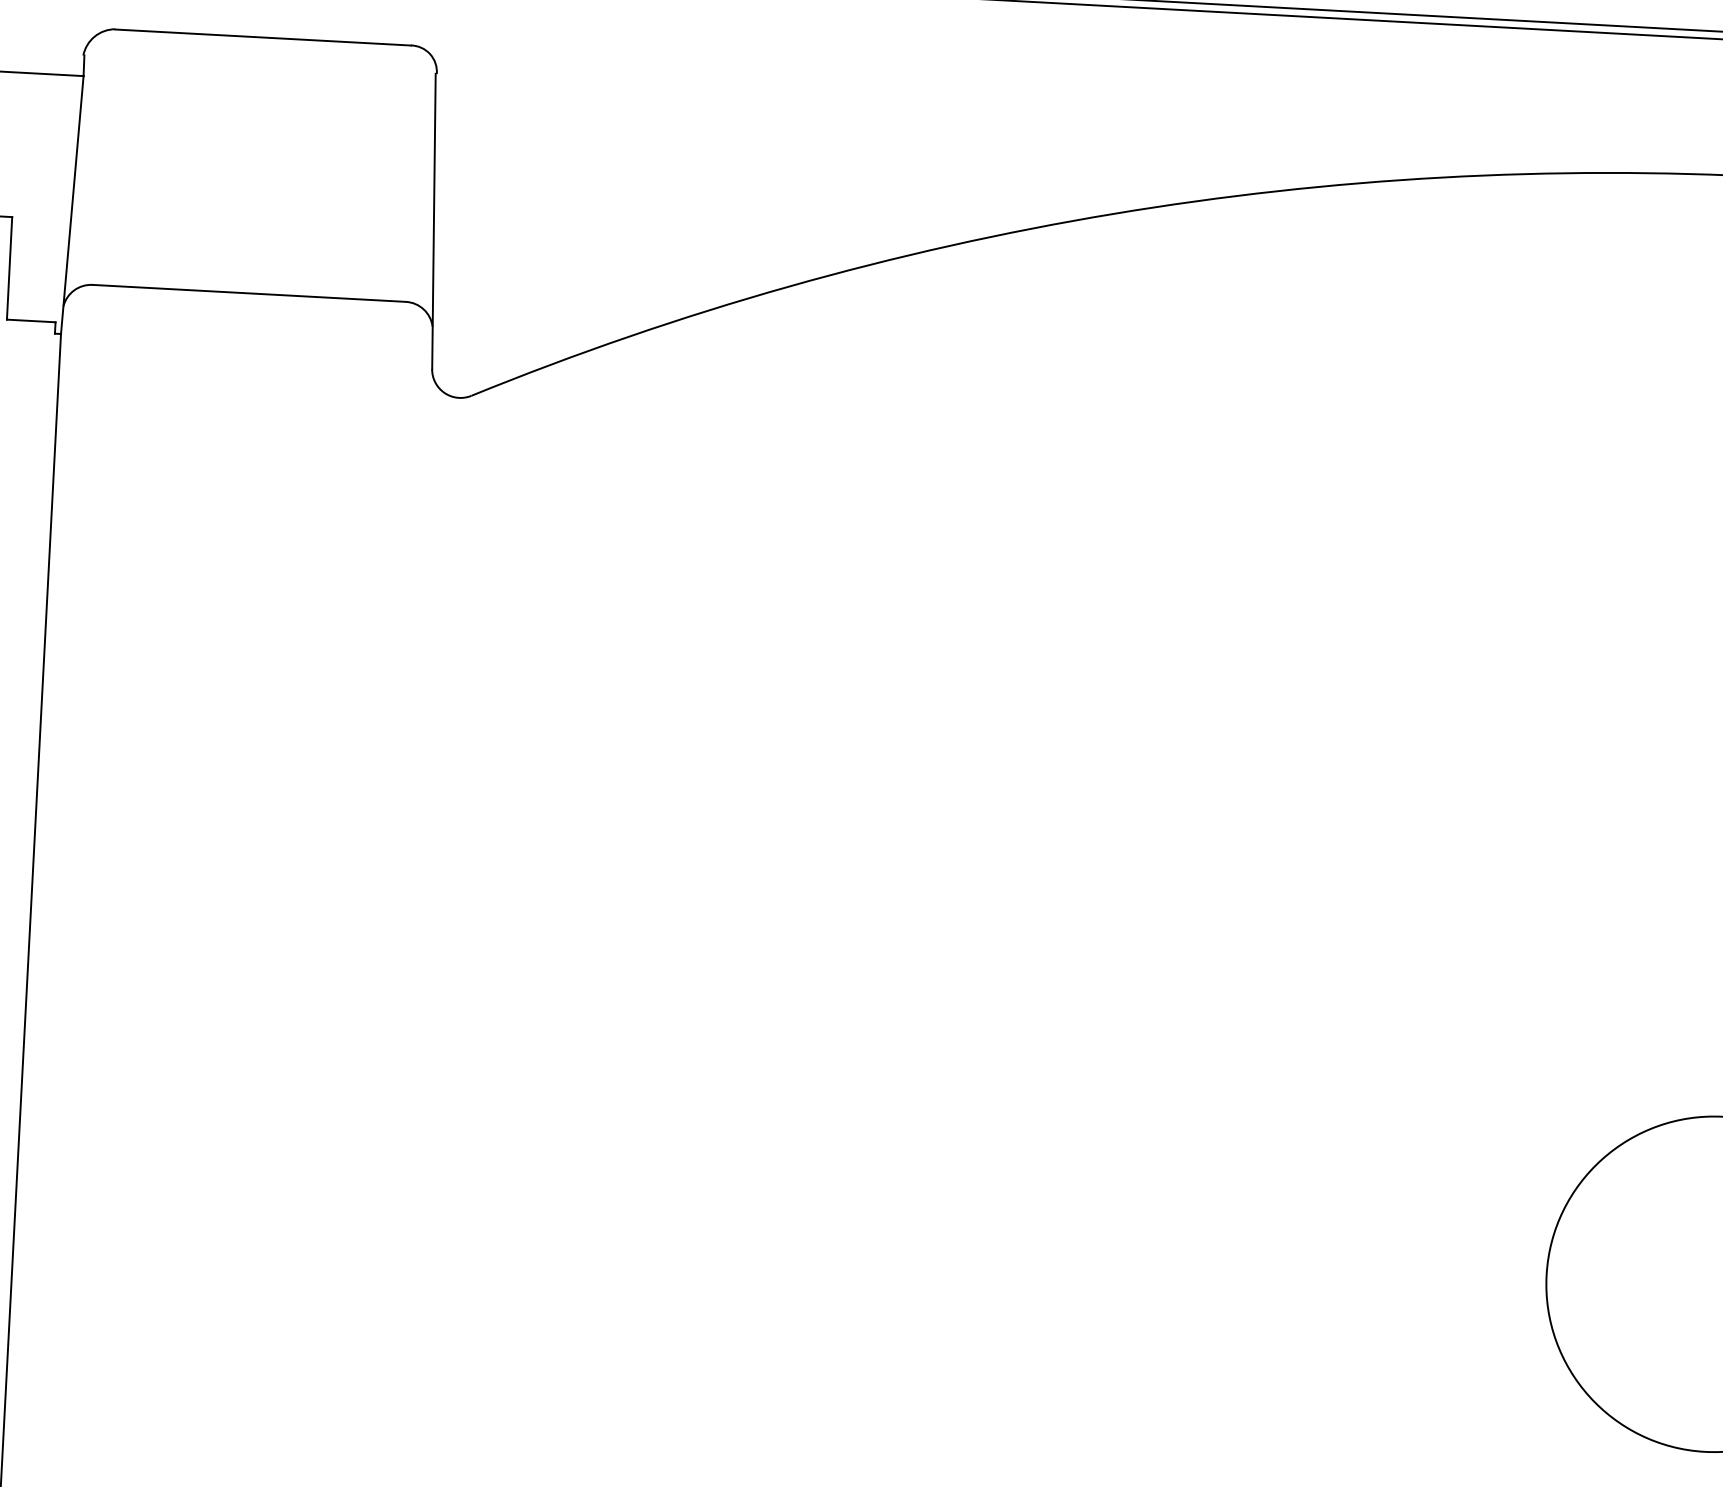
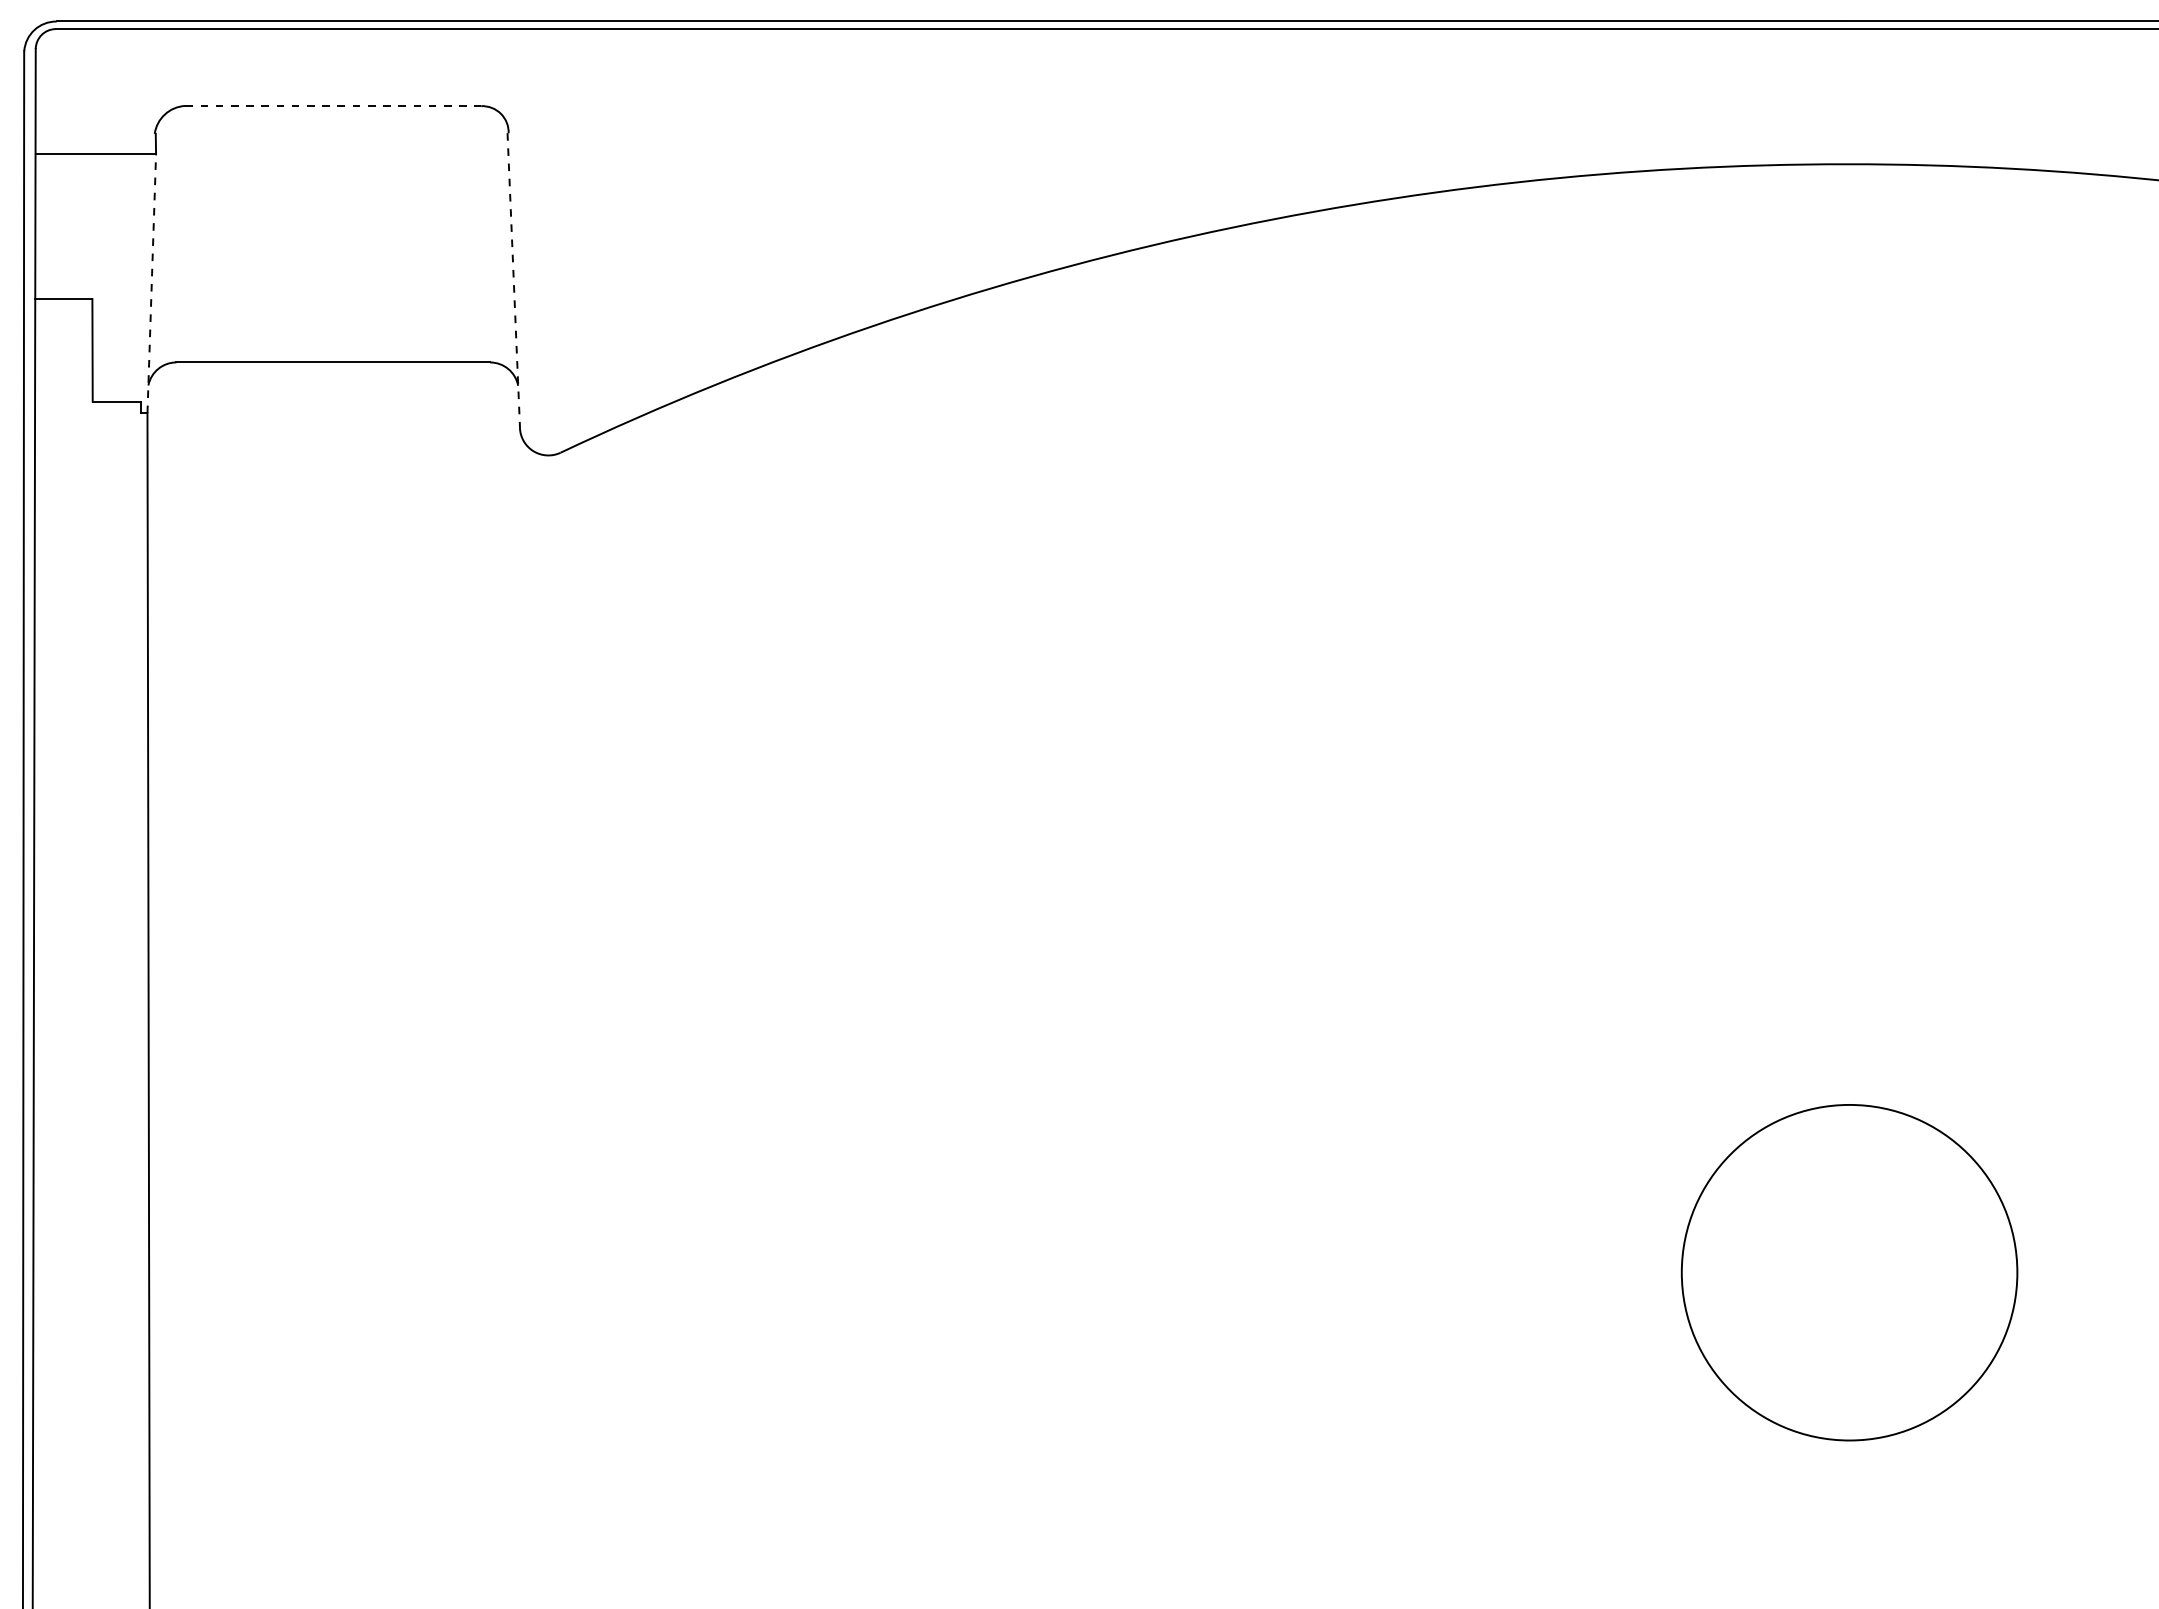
line: (263, 37) -> (333, 106), solid -> dashed
line: (72, 204) -> (151, 283), solid -> dashed
line: (433, 221) -> (513, 280), solid -> dashed

